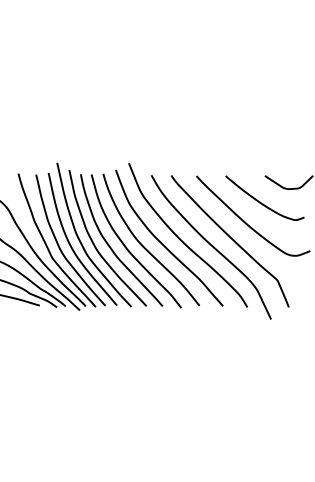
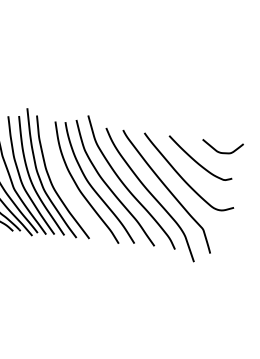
curve: (112, 248) -> (66, 186), removed

